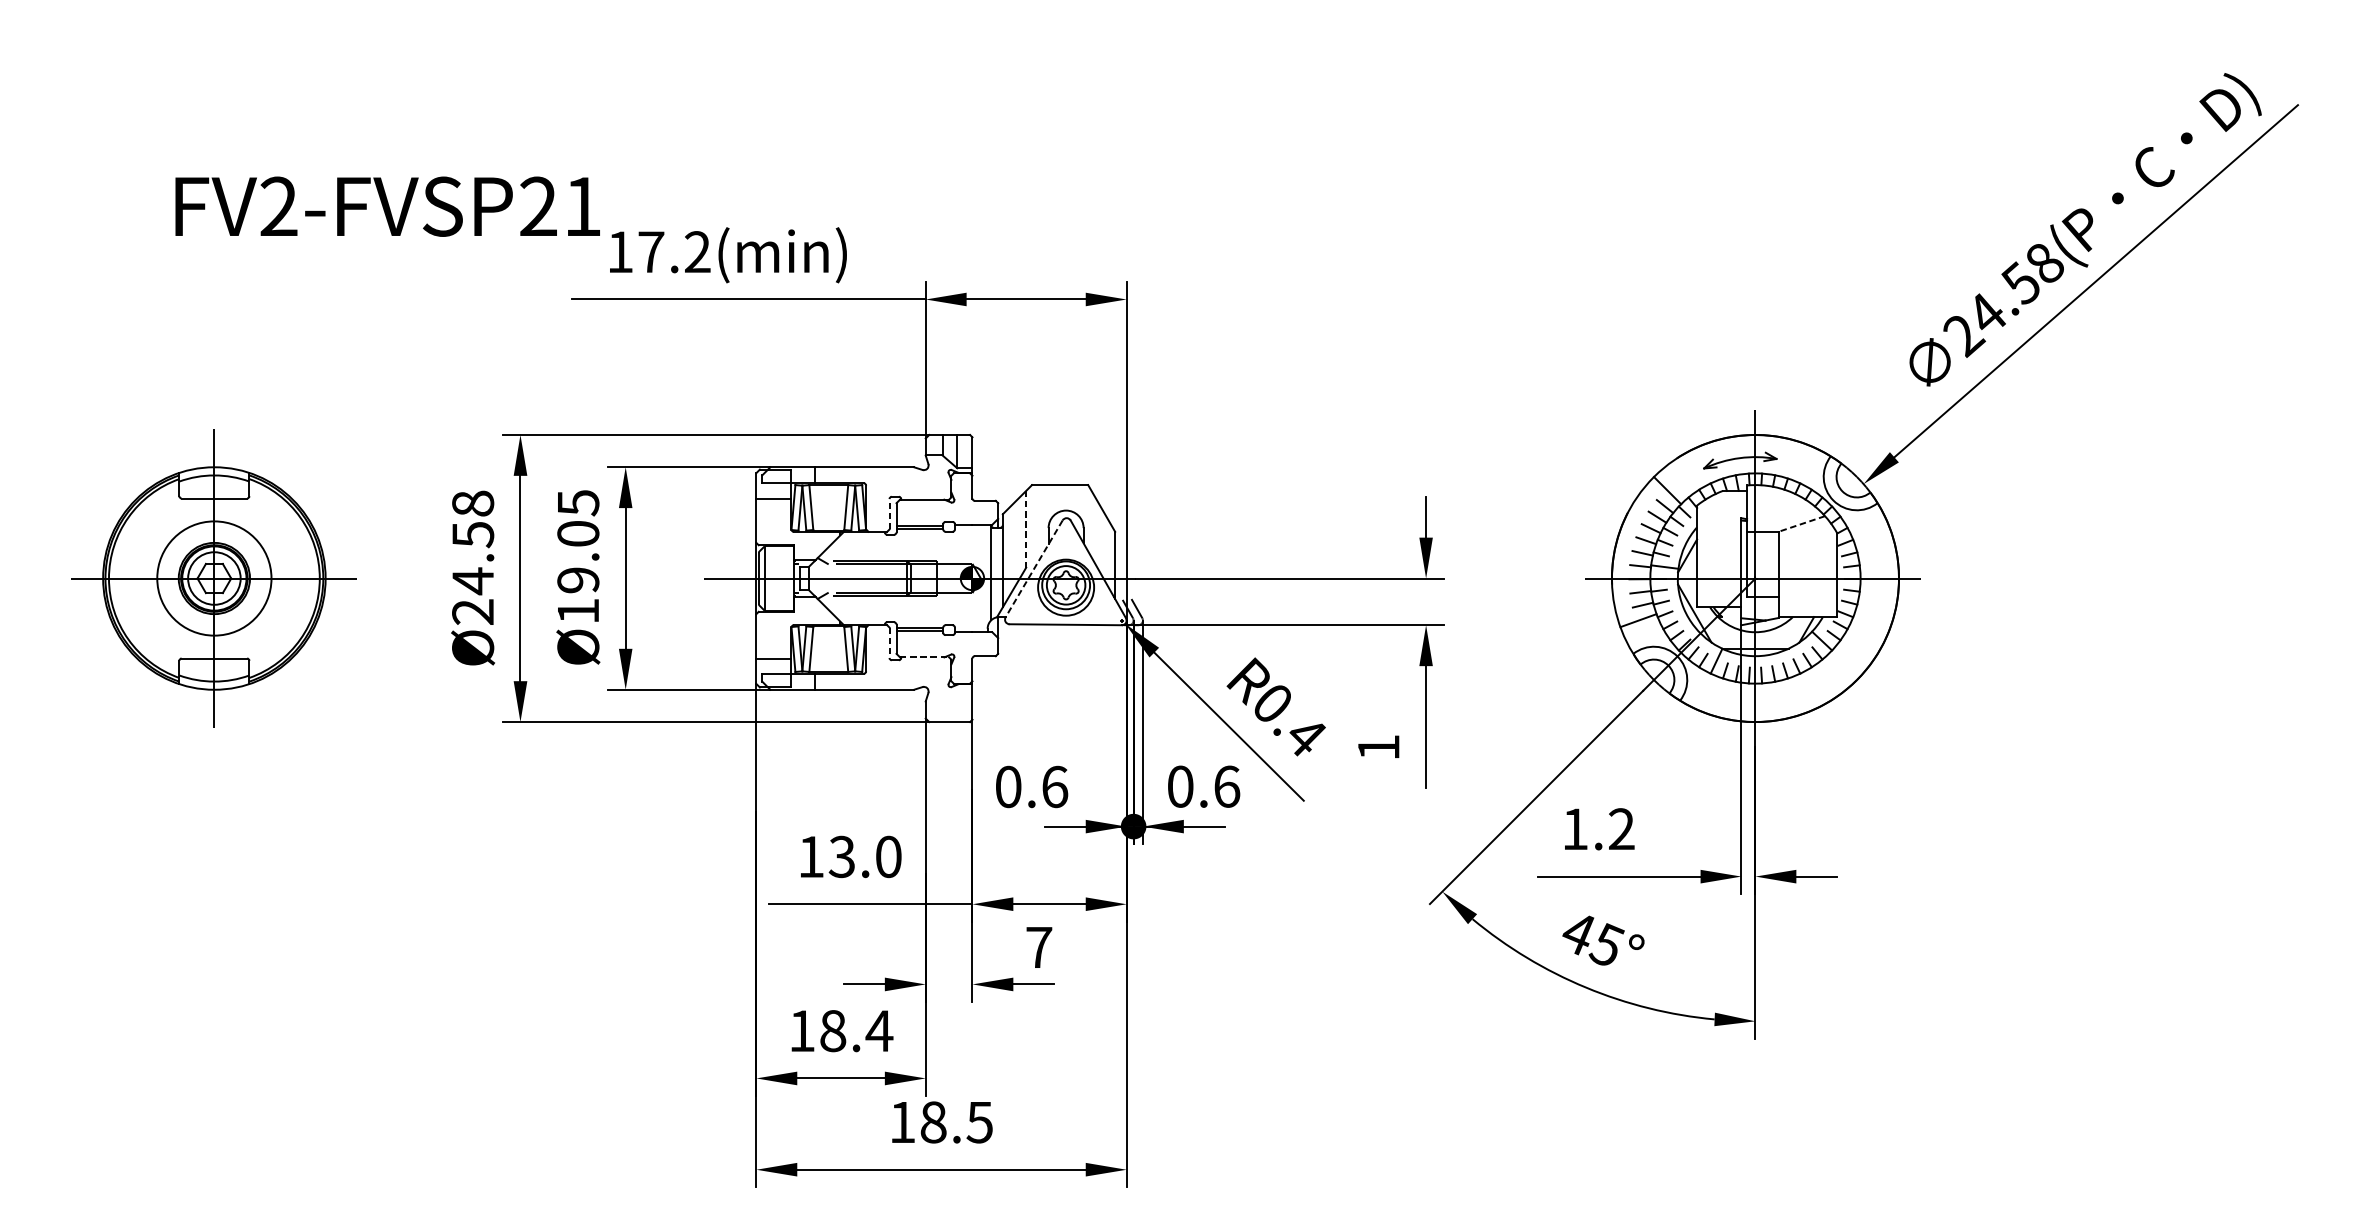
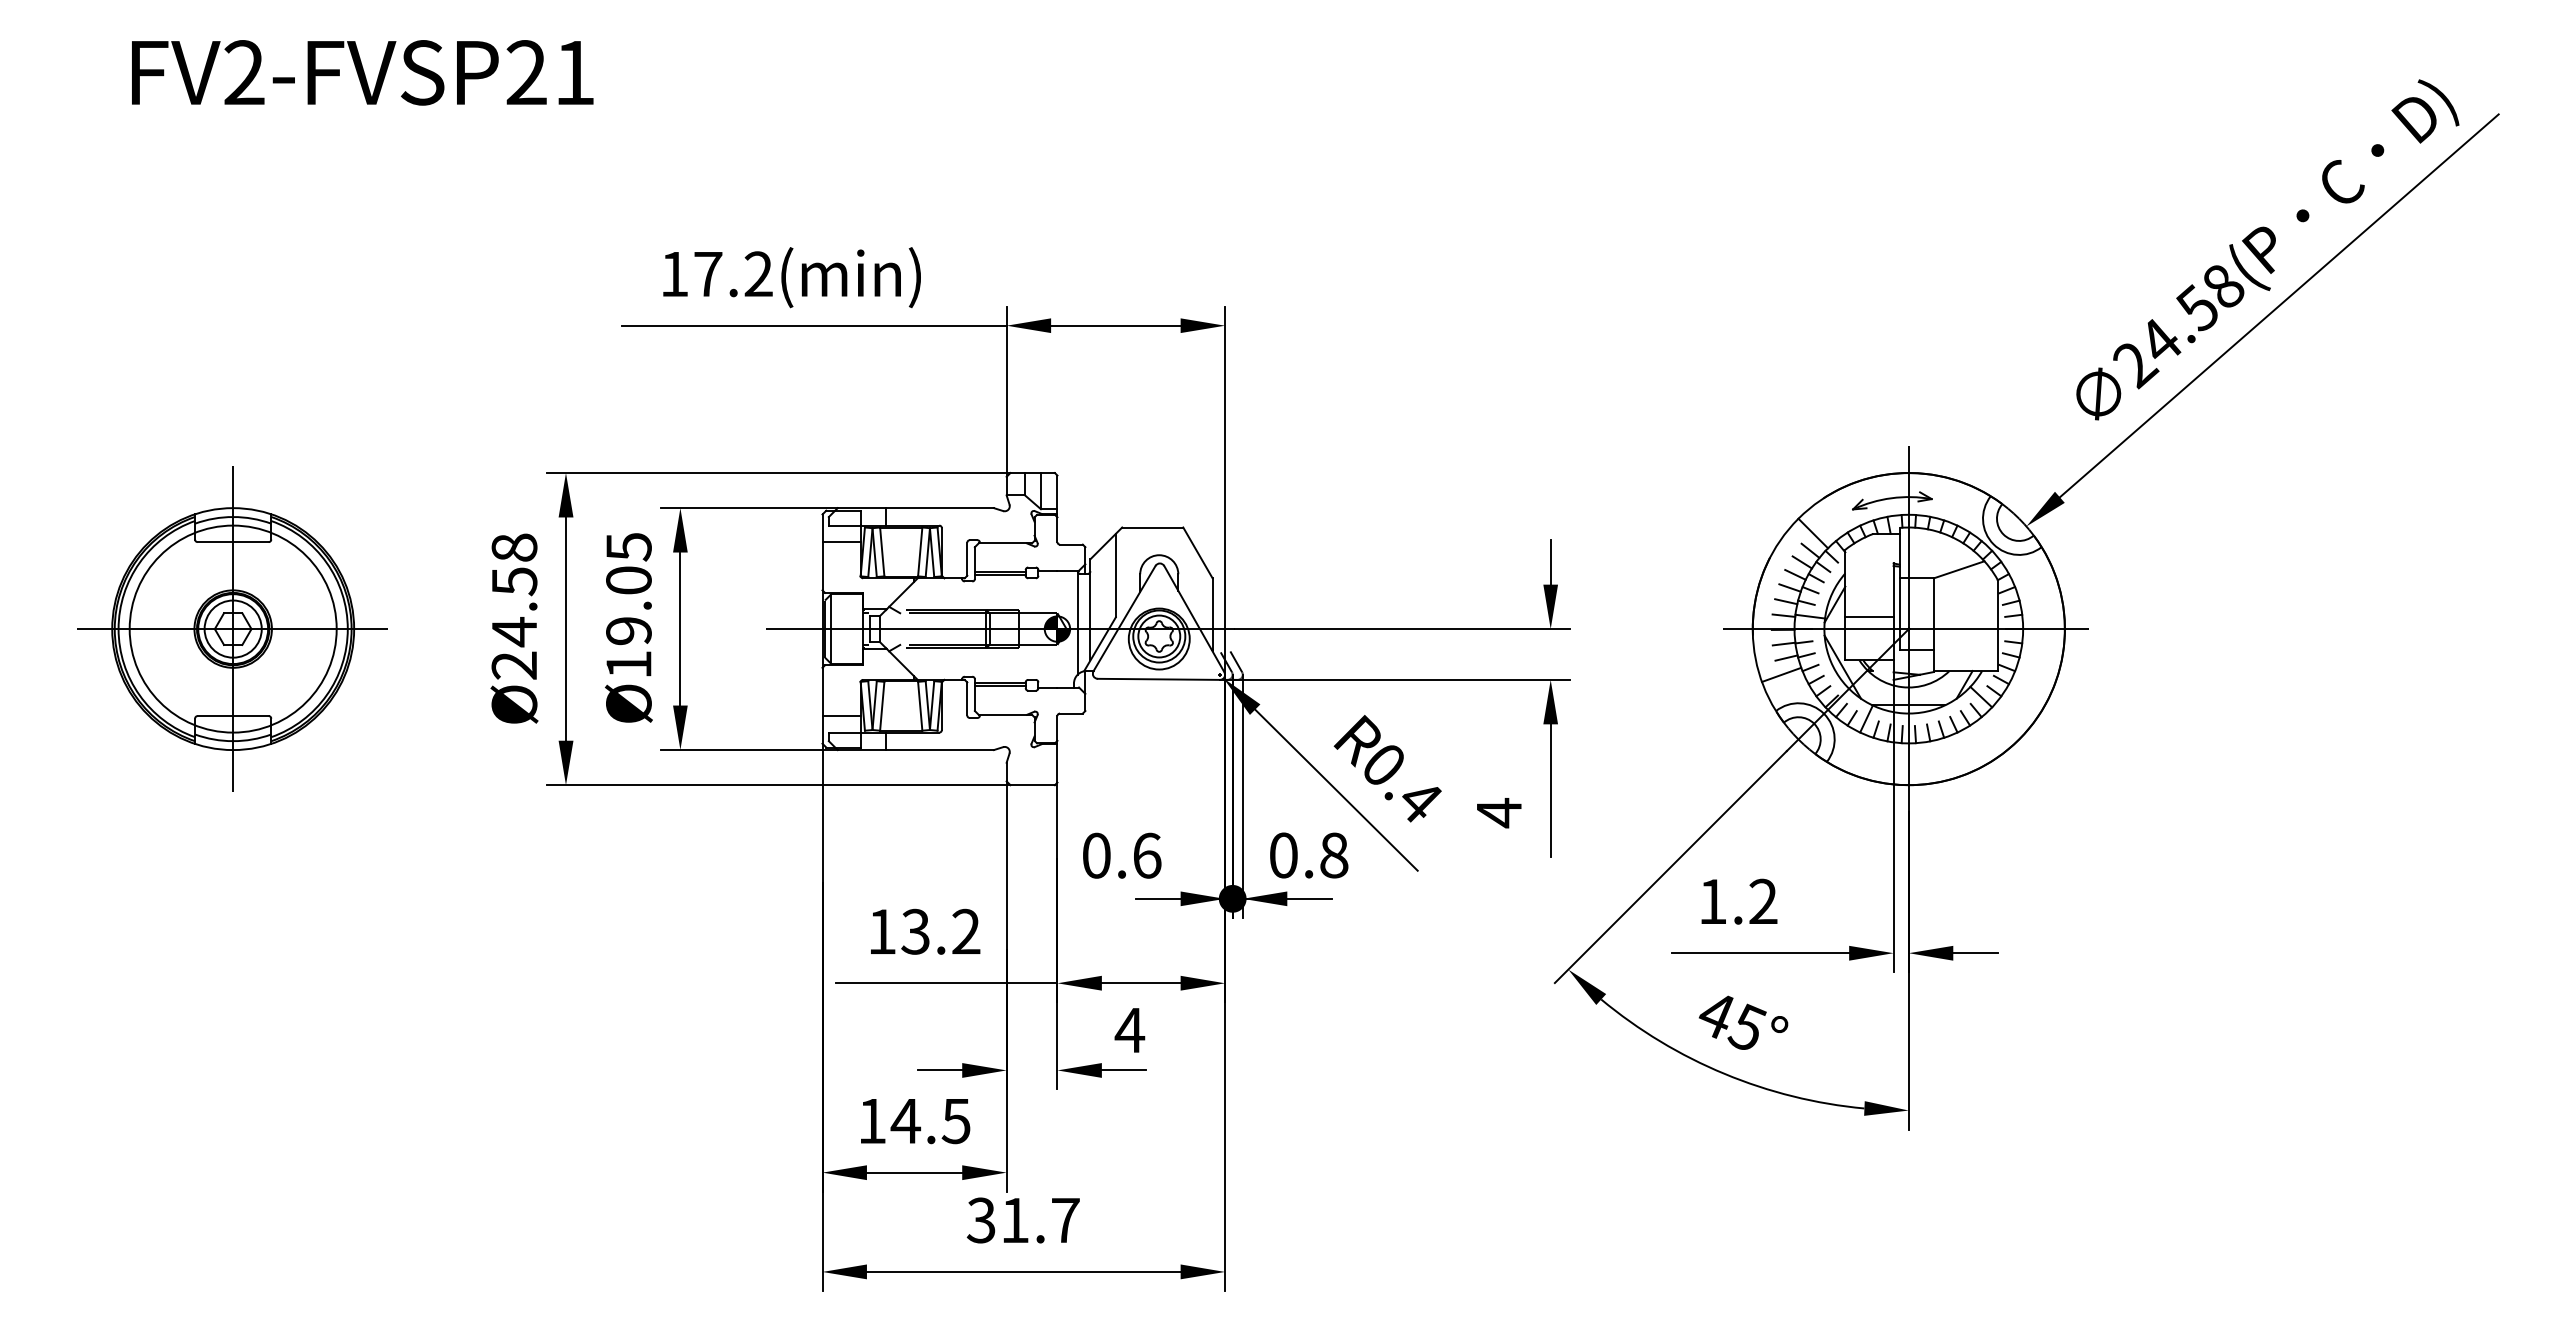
text: (387, 206) -> (362, 72), moved
line: (889, 514) -> (967, 559), dashed -> solid
line: (1802, 523) -> (1959, 569), dashed -> solid
line: (1025, 529) -> (1115, 575), dashed -> solid
line: (1719, 567) -> (1869, 617), added
line: (1034, 569) -> (1124, 619), dashed -> solid
circle: (213, 577) -> (232, 628), size x1.67
line: (889, 642) -> (967, 698), dashed -> solid
line: (924, 657) -> (1005, 714), dashed -> solid
text: (1379, 748) -> (1499, 813), 1 -> 4
text: (1227, 786) -> (1334, 855), 0.6 -> 0.8
text: (888, 856) -> (966, 931), 13.0 -> 13.2
text: (1038, 947) -> (1129, 1030), 7 -> 4
text: (855, 1031) -> (930, 1121), 18.4 -> 14.5
text: (940, 1122) -> (1022, 1220), 18.5 -> 31.7

